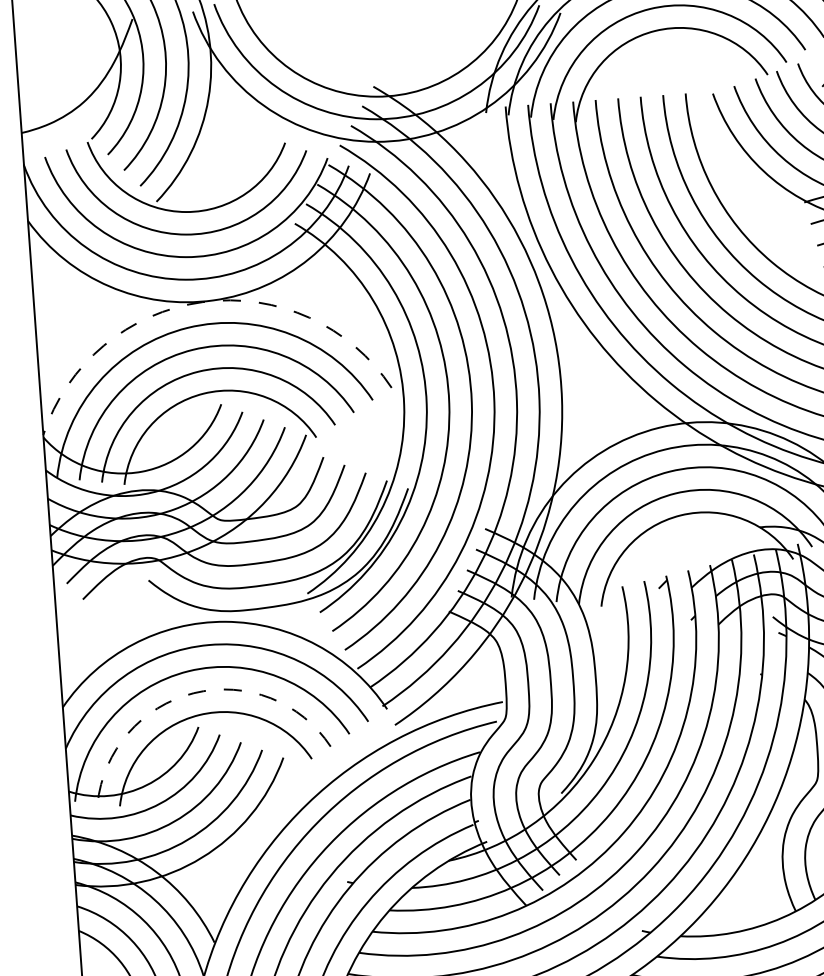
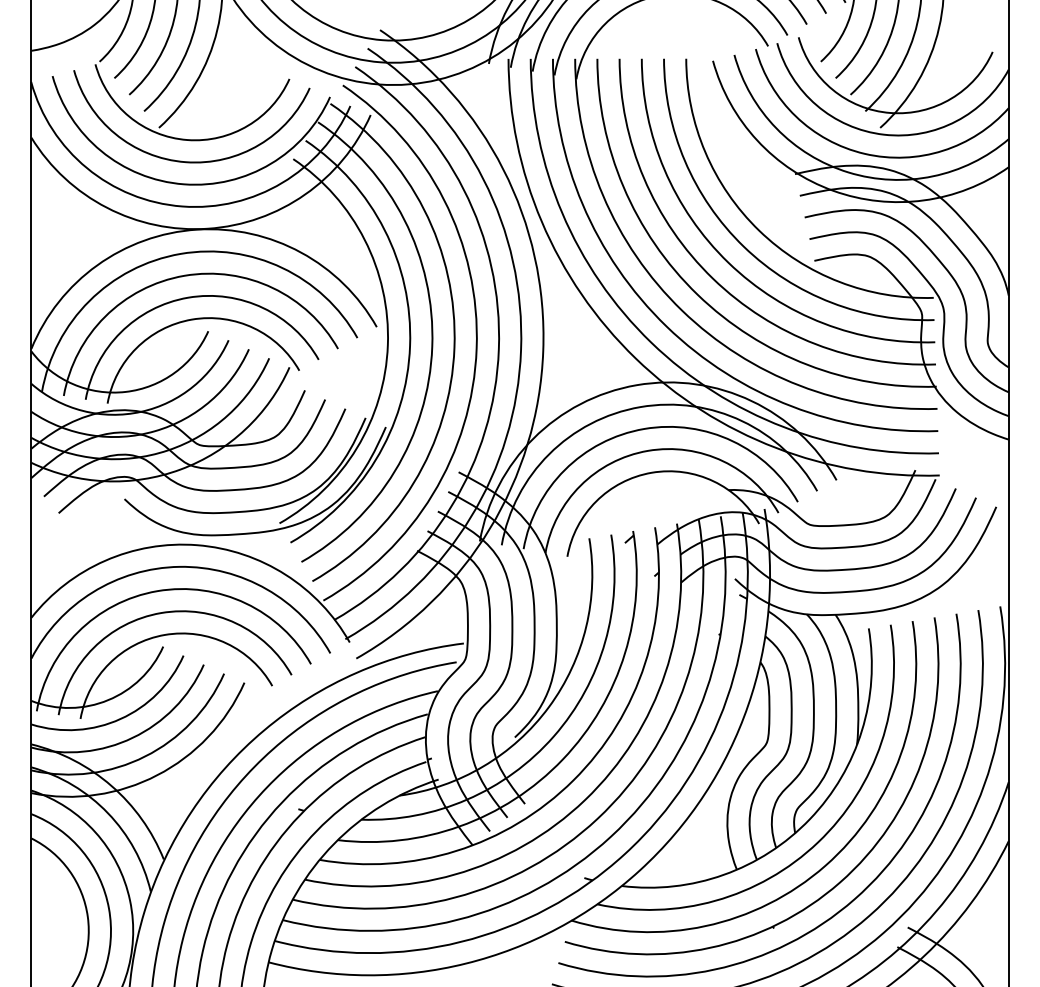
arc: (202, 301) -> (197, 229), dashed -> solid
arc: (194, 693) -> (161, 613), dashed -> solid

